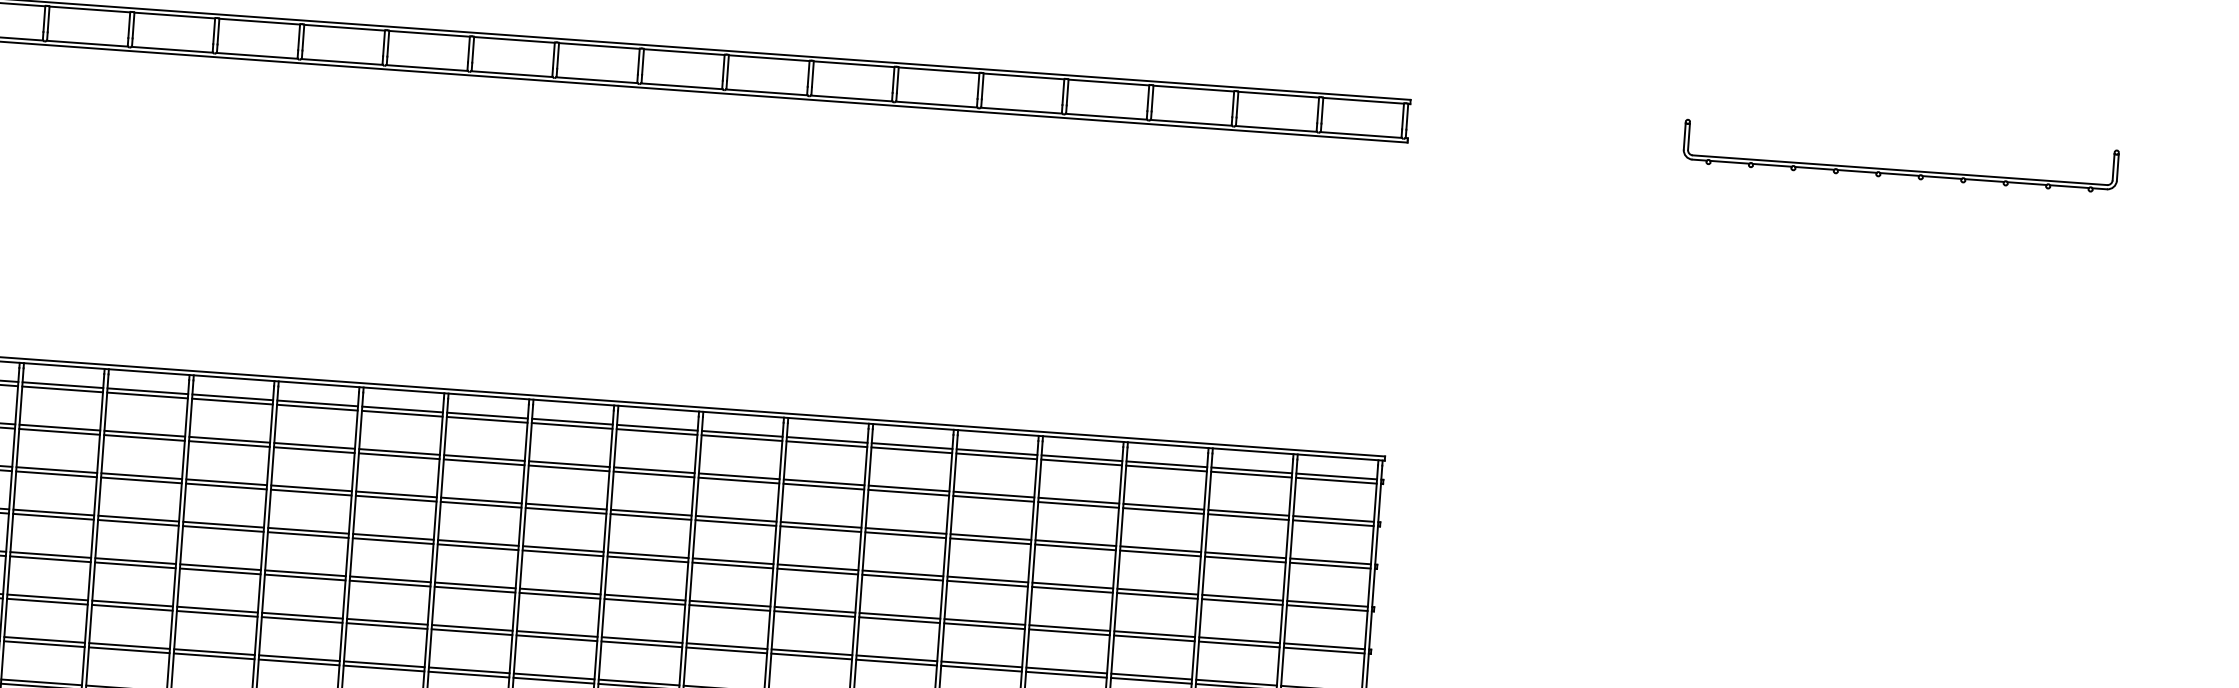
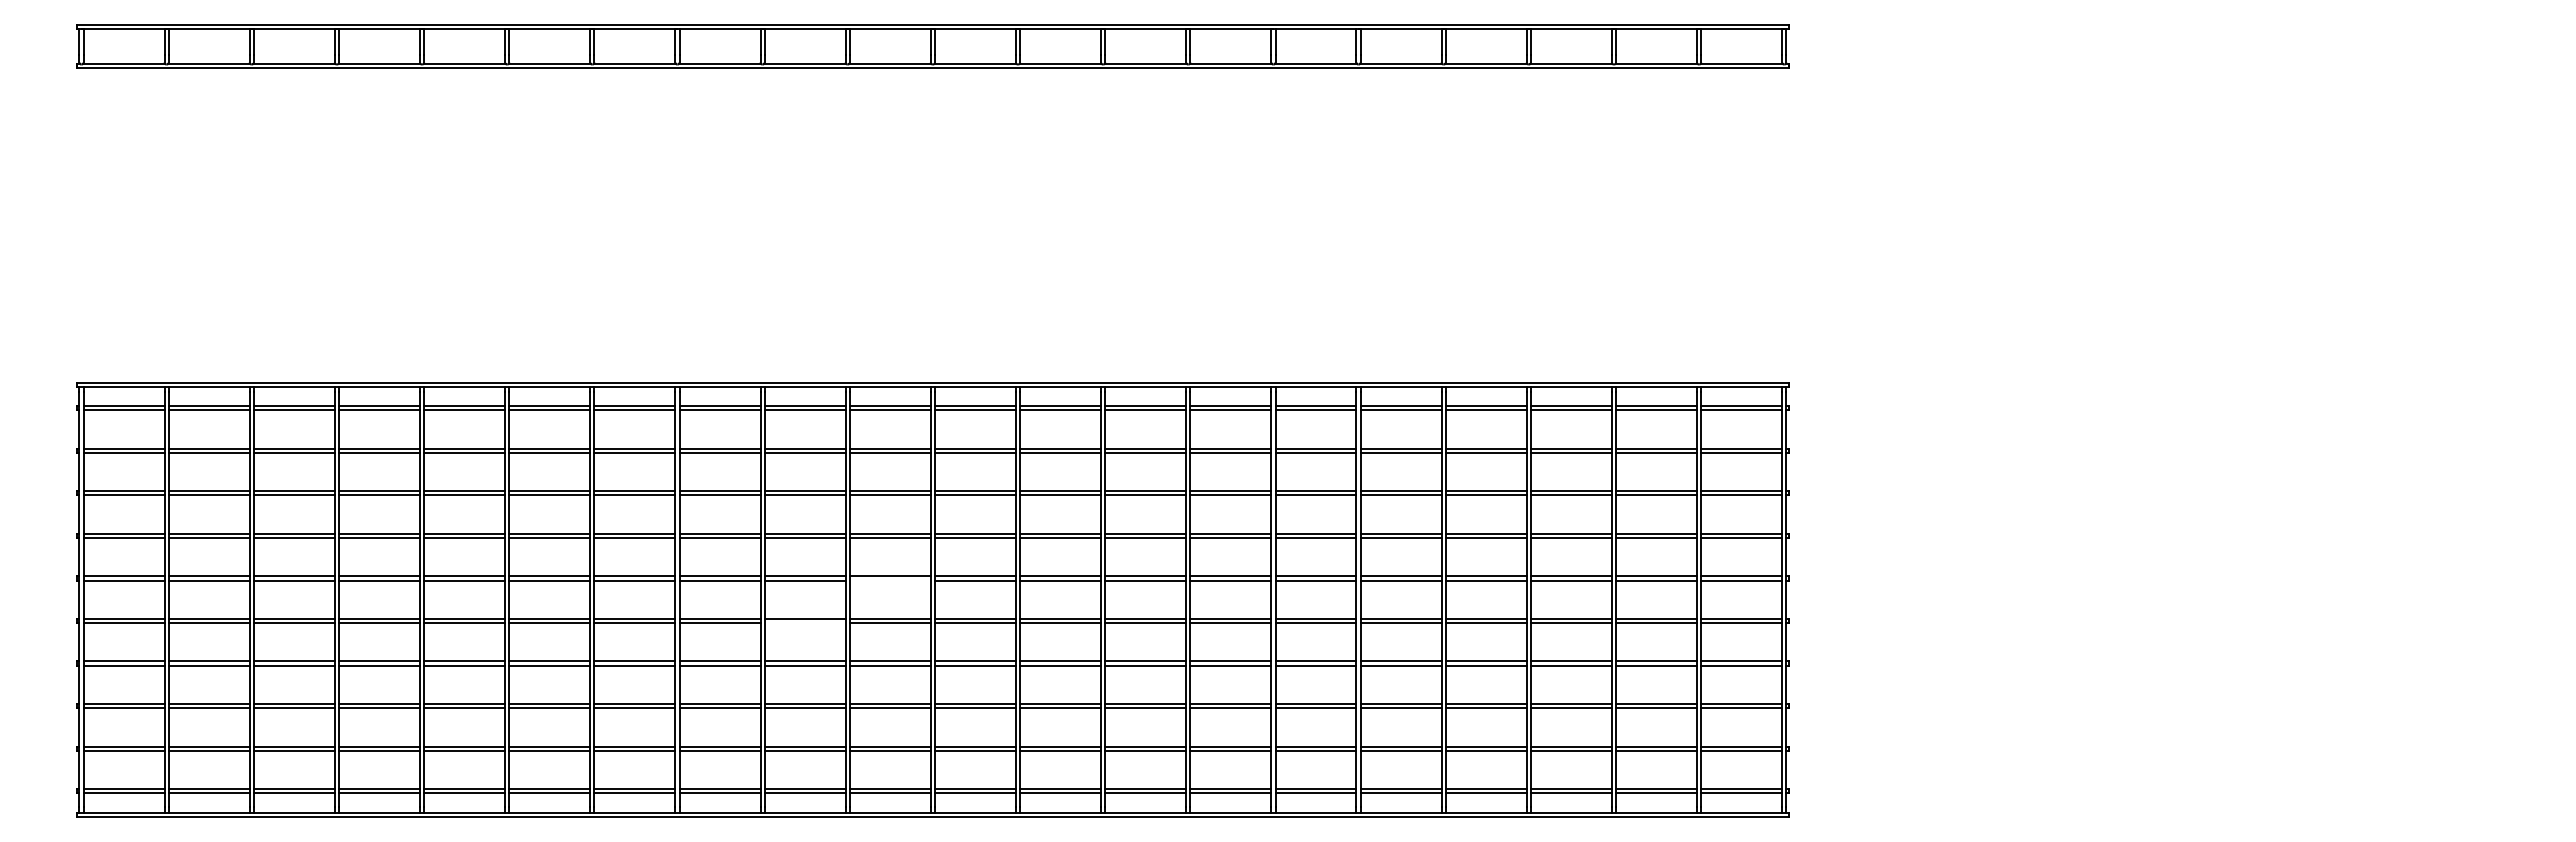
part: (1899, 169) -> (2281, 59), removed
line: (474, 589) -> (889, 580), removed
line: (386, 626) -> (804, 623), removed

